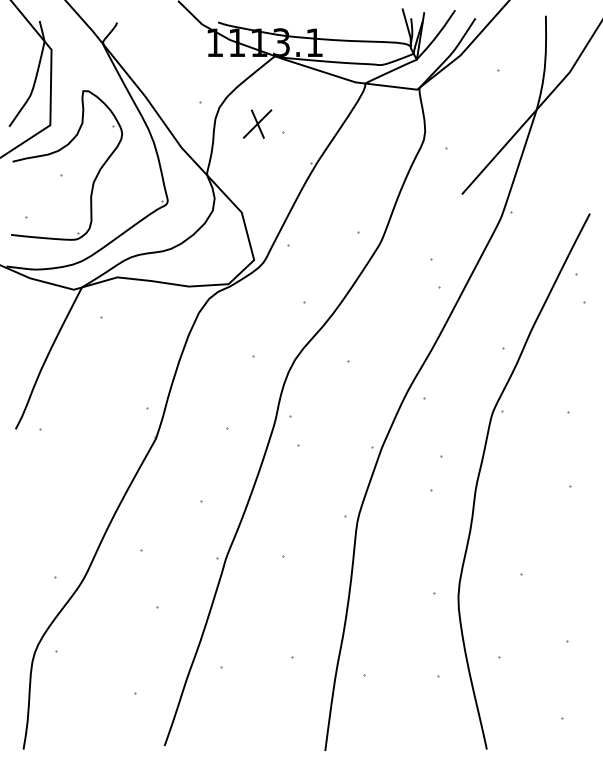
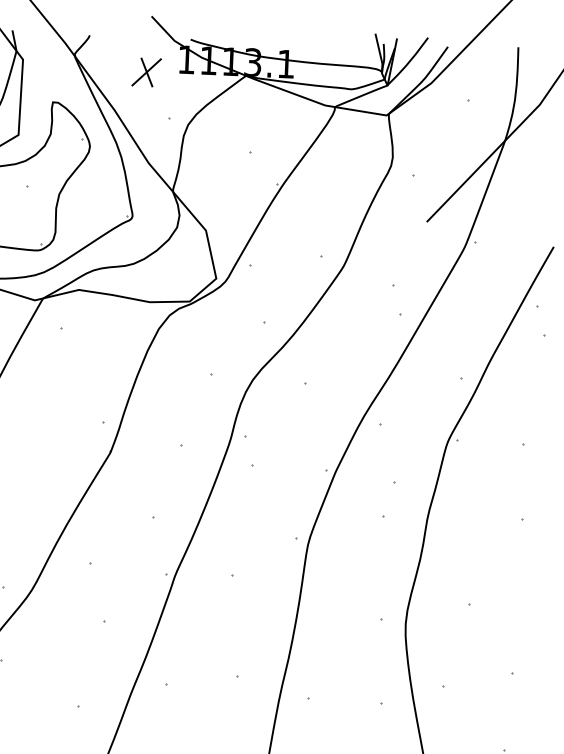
part: (257, 123) -> (146, 71), moved

